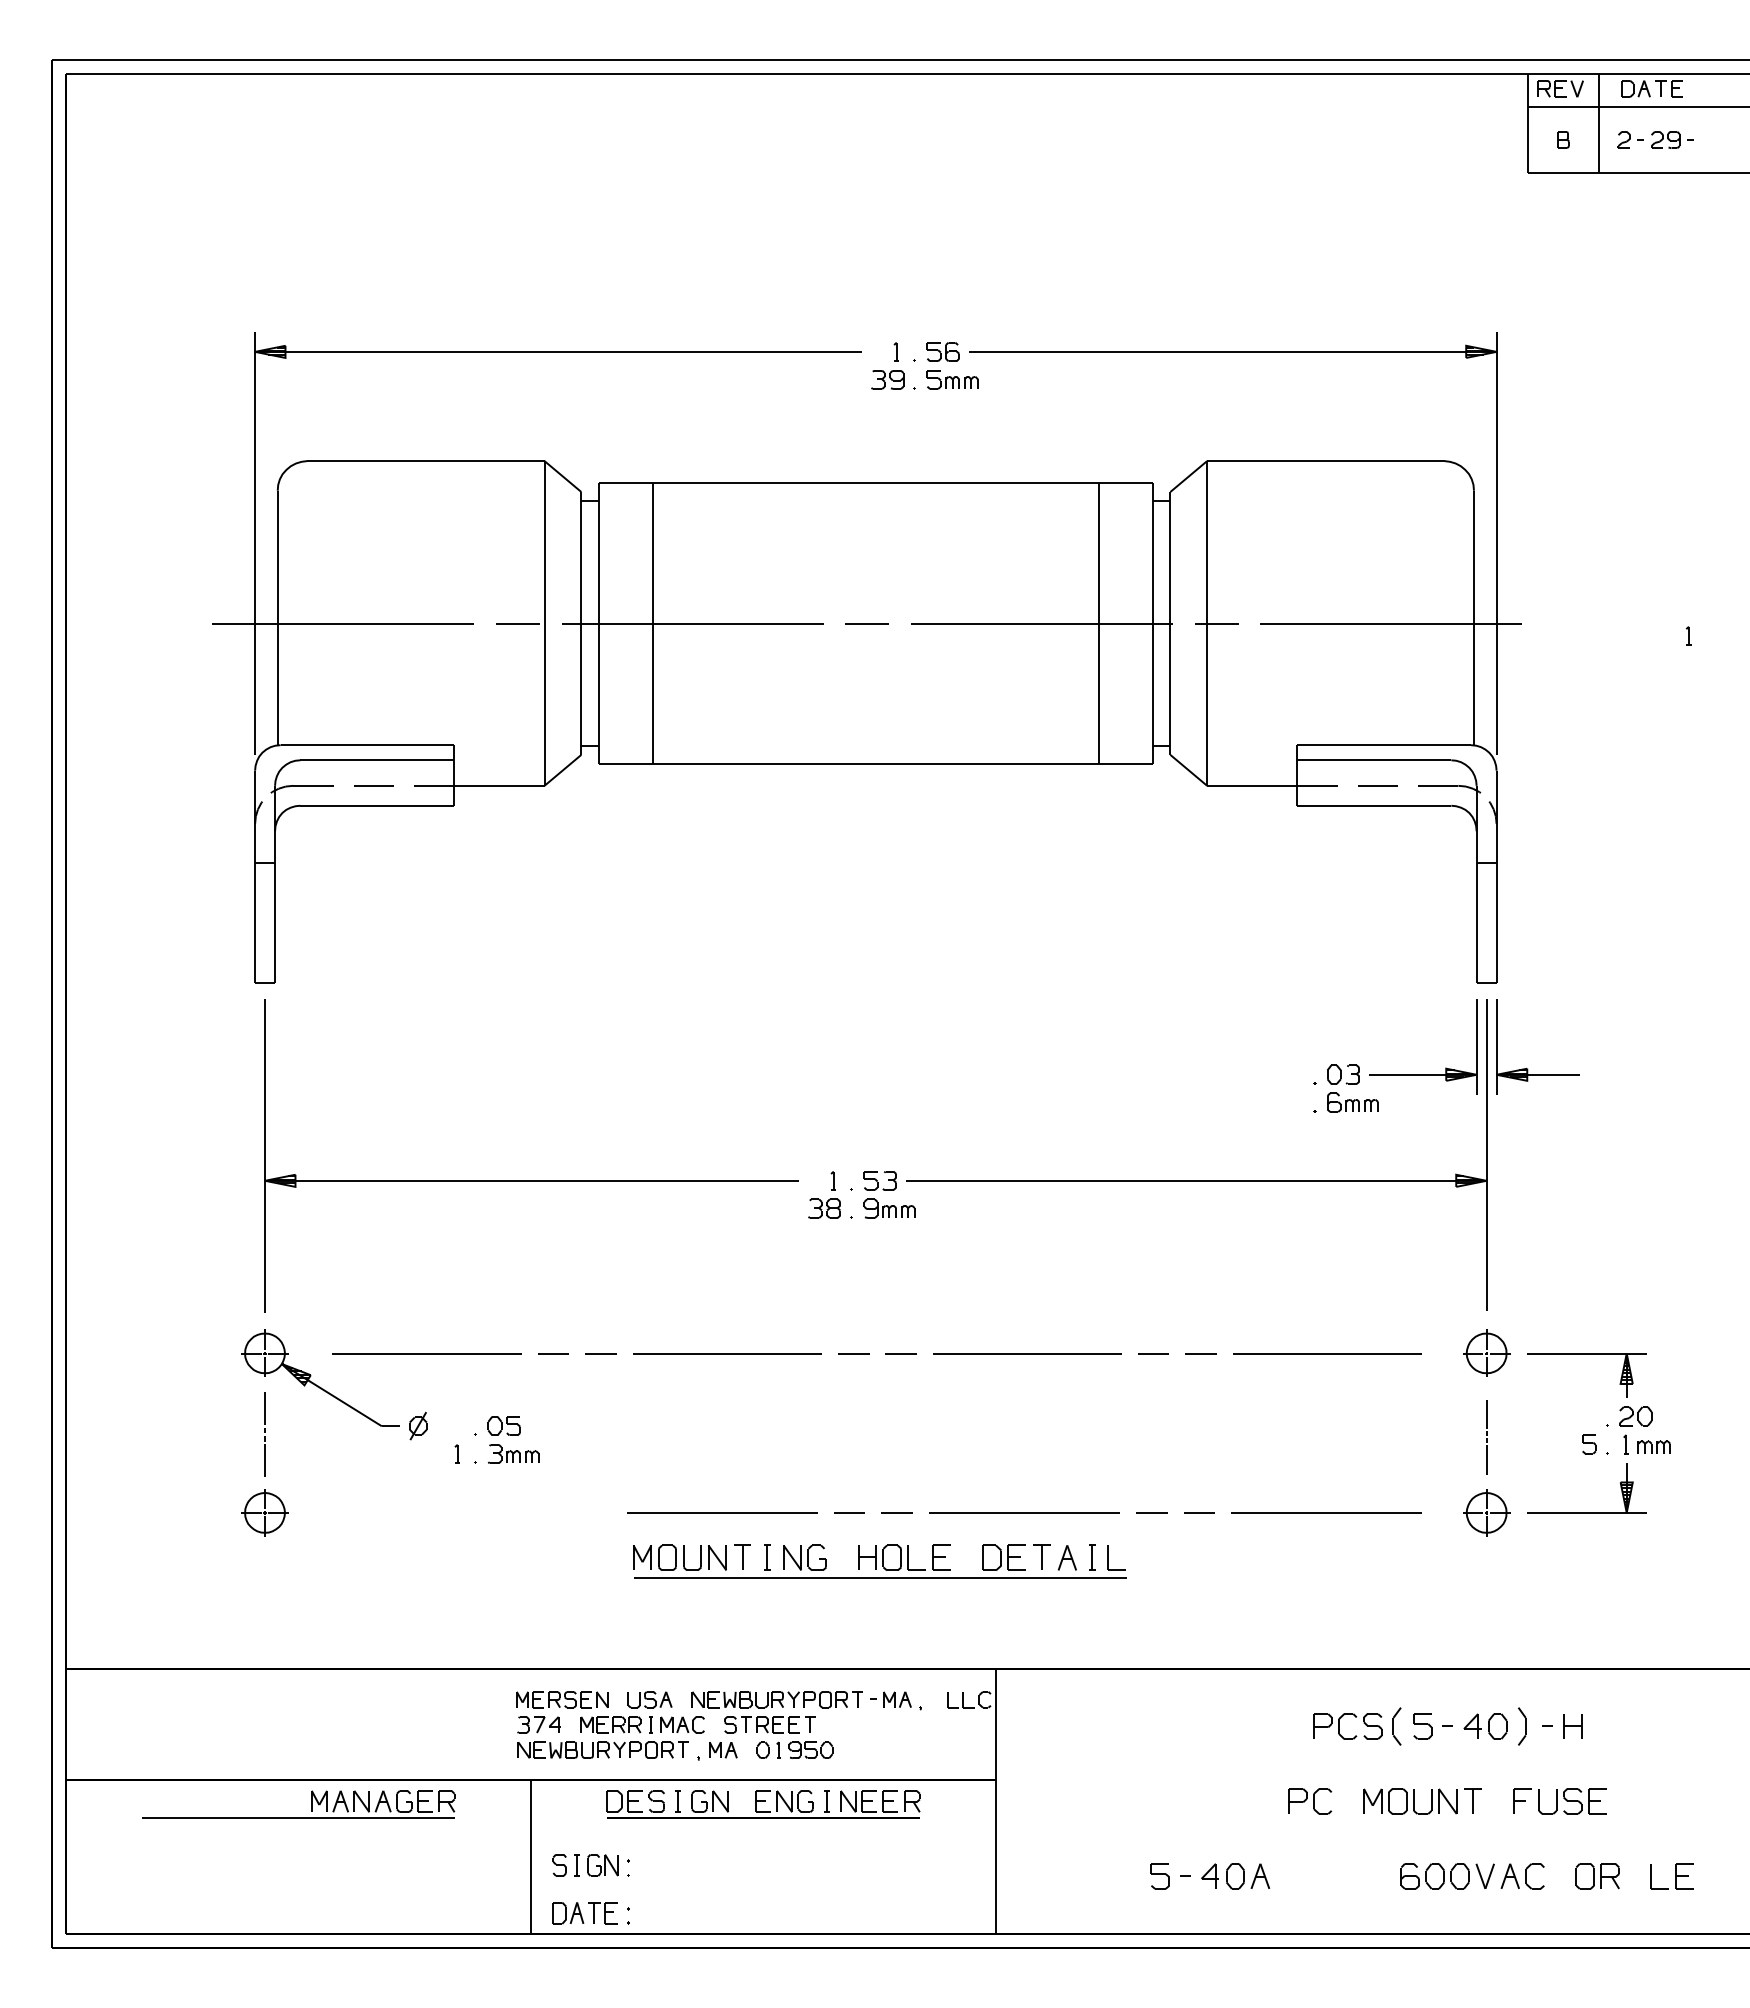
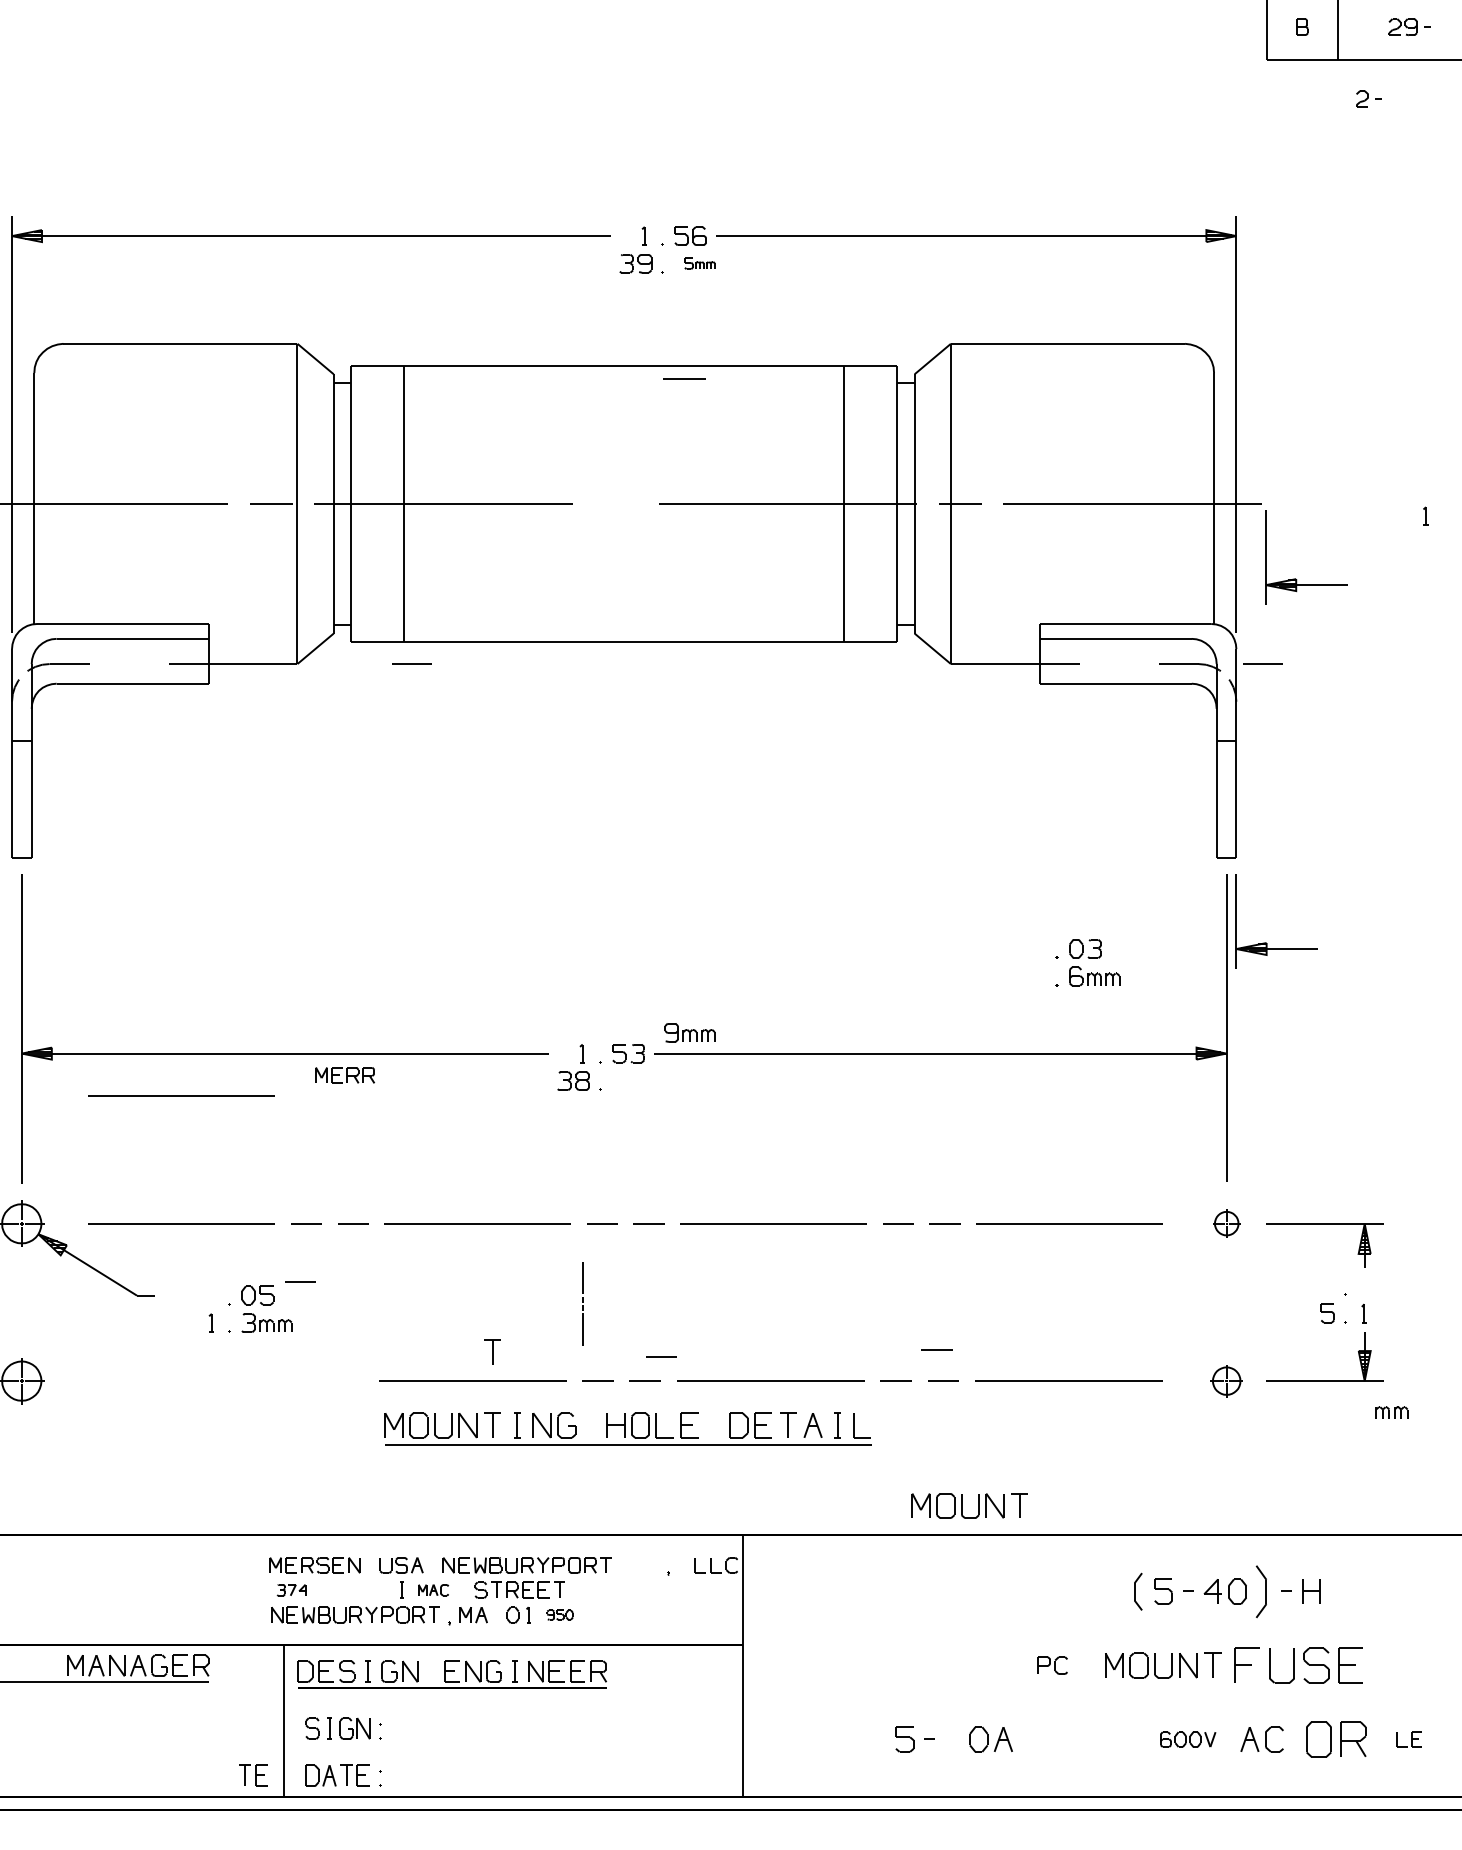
part: (1630, 139) -> (1368, 98), moved
part: (952, 379) -> (699, 263), size x0.6
line: (866, 623) -> (684, 378), moved
part: (1556, 698) -> (1295, 577), added
line: (373, 785) -> (411, 663), moved
line: (1377, 785) -> (1262, 663), moved
part: (1423, 1074) -> (1164, 948), removed
part: (889, 1208) -> (689, 1032), moved
line: (426, 1223) -> (181, 1095), added
part: (1486, 1352) -> (1226, 1222), size x0.6
line: (547, 1412) -> (300, 1282), added
part: (1635, 1416) -> (1373, 1286), removed
part: (418, 1426) -> (173, 1295), removed
line: (264, 1432) -> (582, 1301), moved
line: (1486, 1438) -> (1226, 1307), removed
part: (1653, 1446) -> (1391, 1412), moved
line: (1192, 1481) -> (936, 1350), added
part: (742, 1482) -> (492, 1351), added
line: (913, 1488) -> (661, 1357), added
part: (1486, 1512) -> (1226, 1380), size x0.7
part: (1218, 1639) -> (962, 1505), added
part: (890, 1699) -> (638, 1565), removed
part: (538, 1724) -> (291, 1589), size x0.7
part: (610, 1724) -> (344, 1074), moved
part: (682, 1724) -> (433, 1589), size x0.7
part: (1339, 1726) -> (1081, 1591), removed
part: (1522, 1726) -> (1261, 1591), size x1.4
part: (810, 1749) -> (559, 1614), size x0.6
part: (1310, 1801) -> (1052, 1665), size x0.7
part: (1559, 1801) -> (1298, 1665), size x1.4
part: (763, 1804) -> (452, 1674), moved
part: (1209, 1875) -> (953, 1738), removed
part: (1447, 1876) -> (1187, 1739), size x0.6
part: (1597, 1876) -> (1335, 1739), size x1.4
part: (1671, 1876) -> (1408, 1739), size x0.6
part: (499, 1913) -> (253, 1776), added

